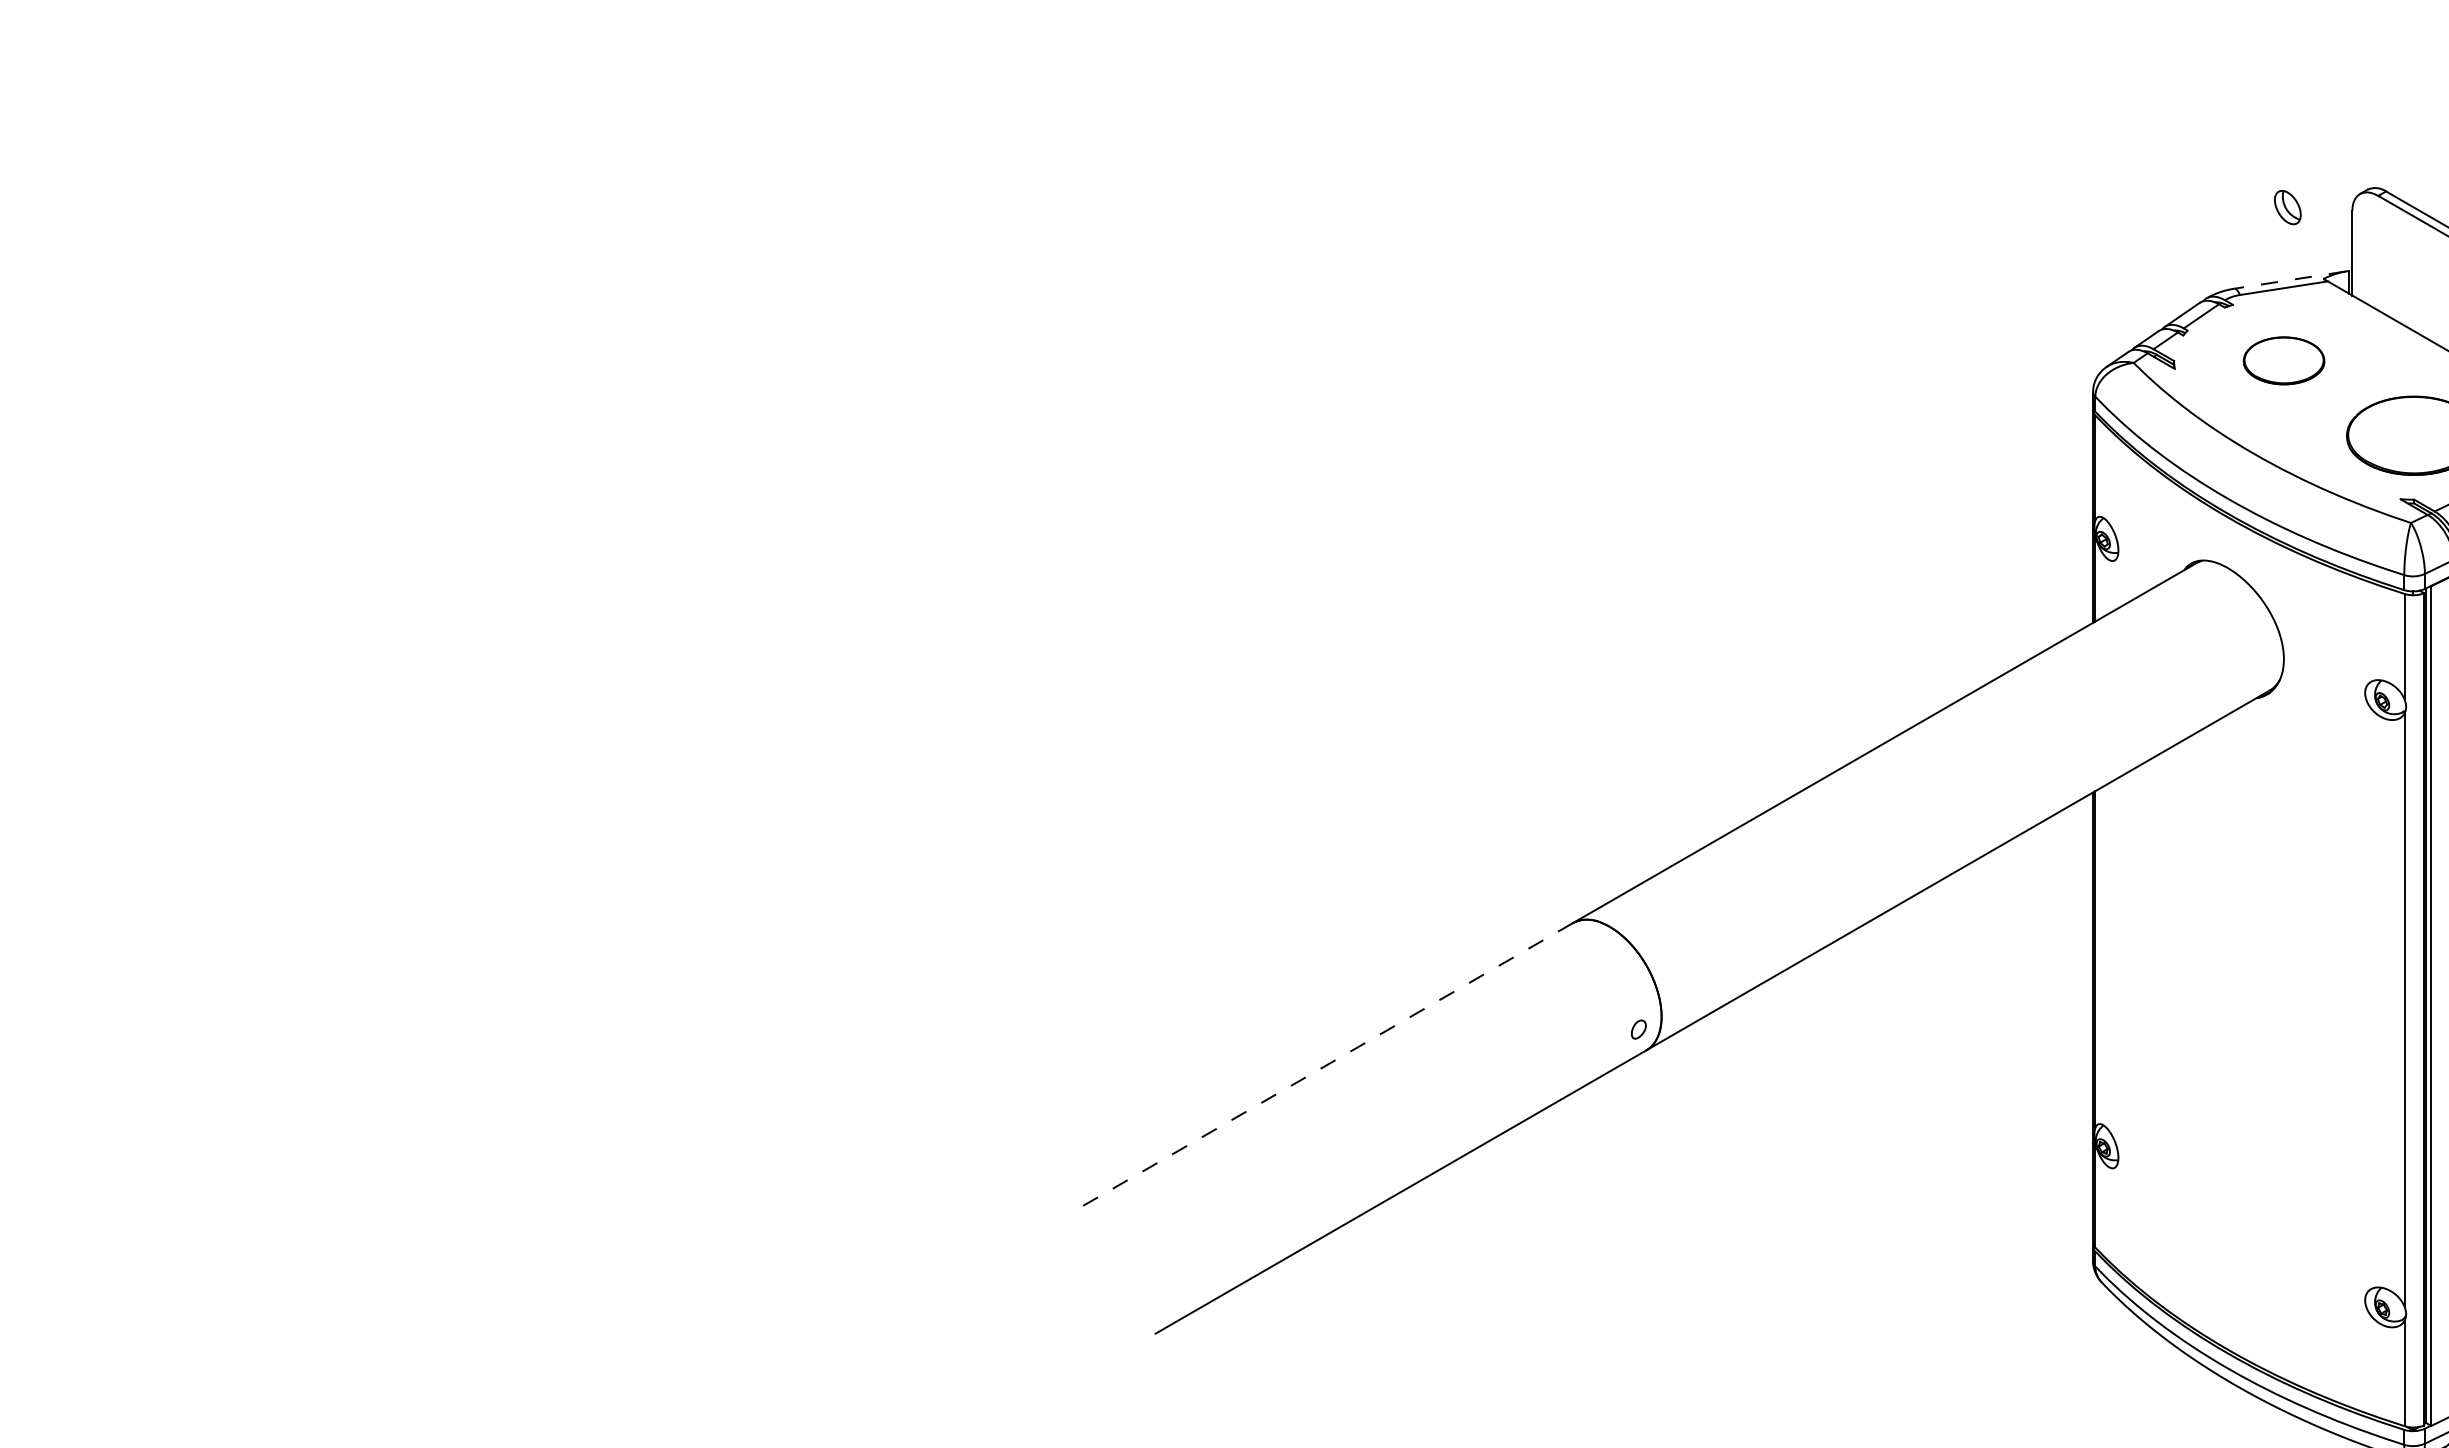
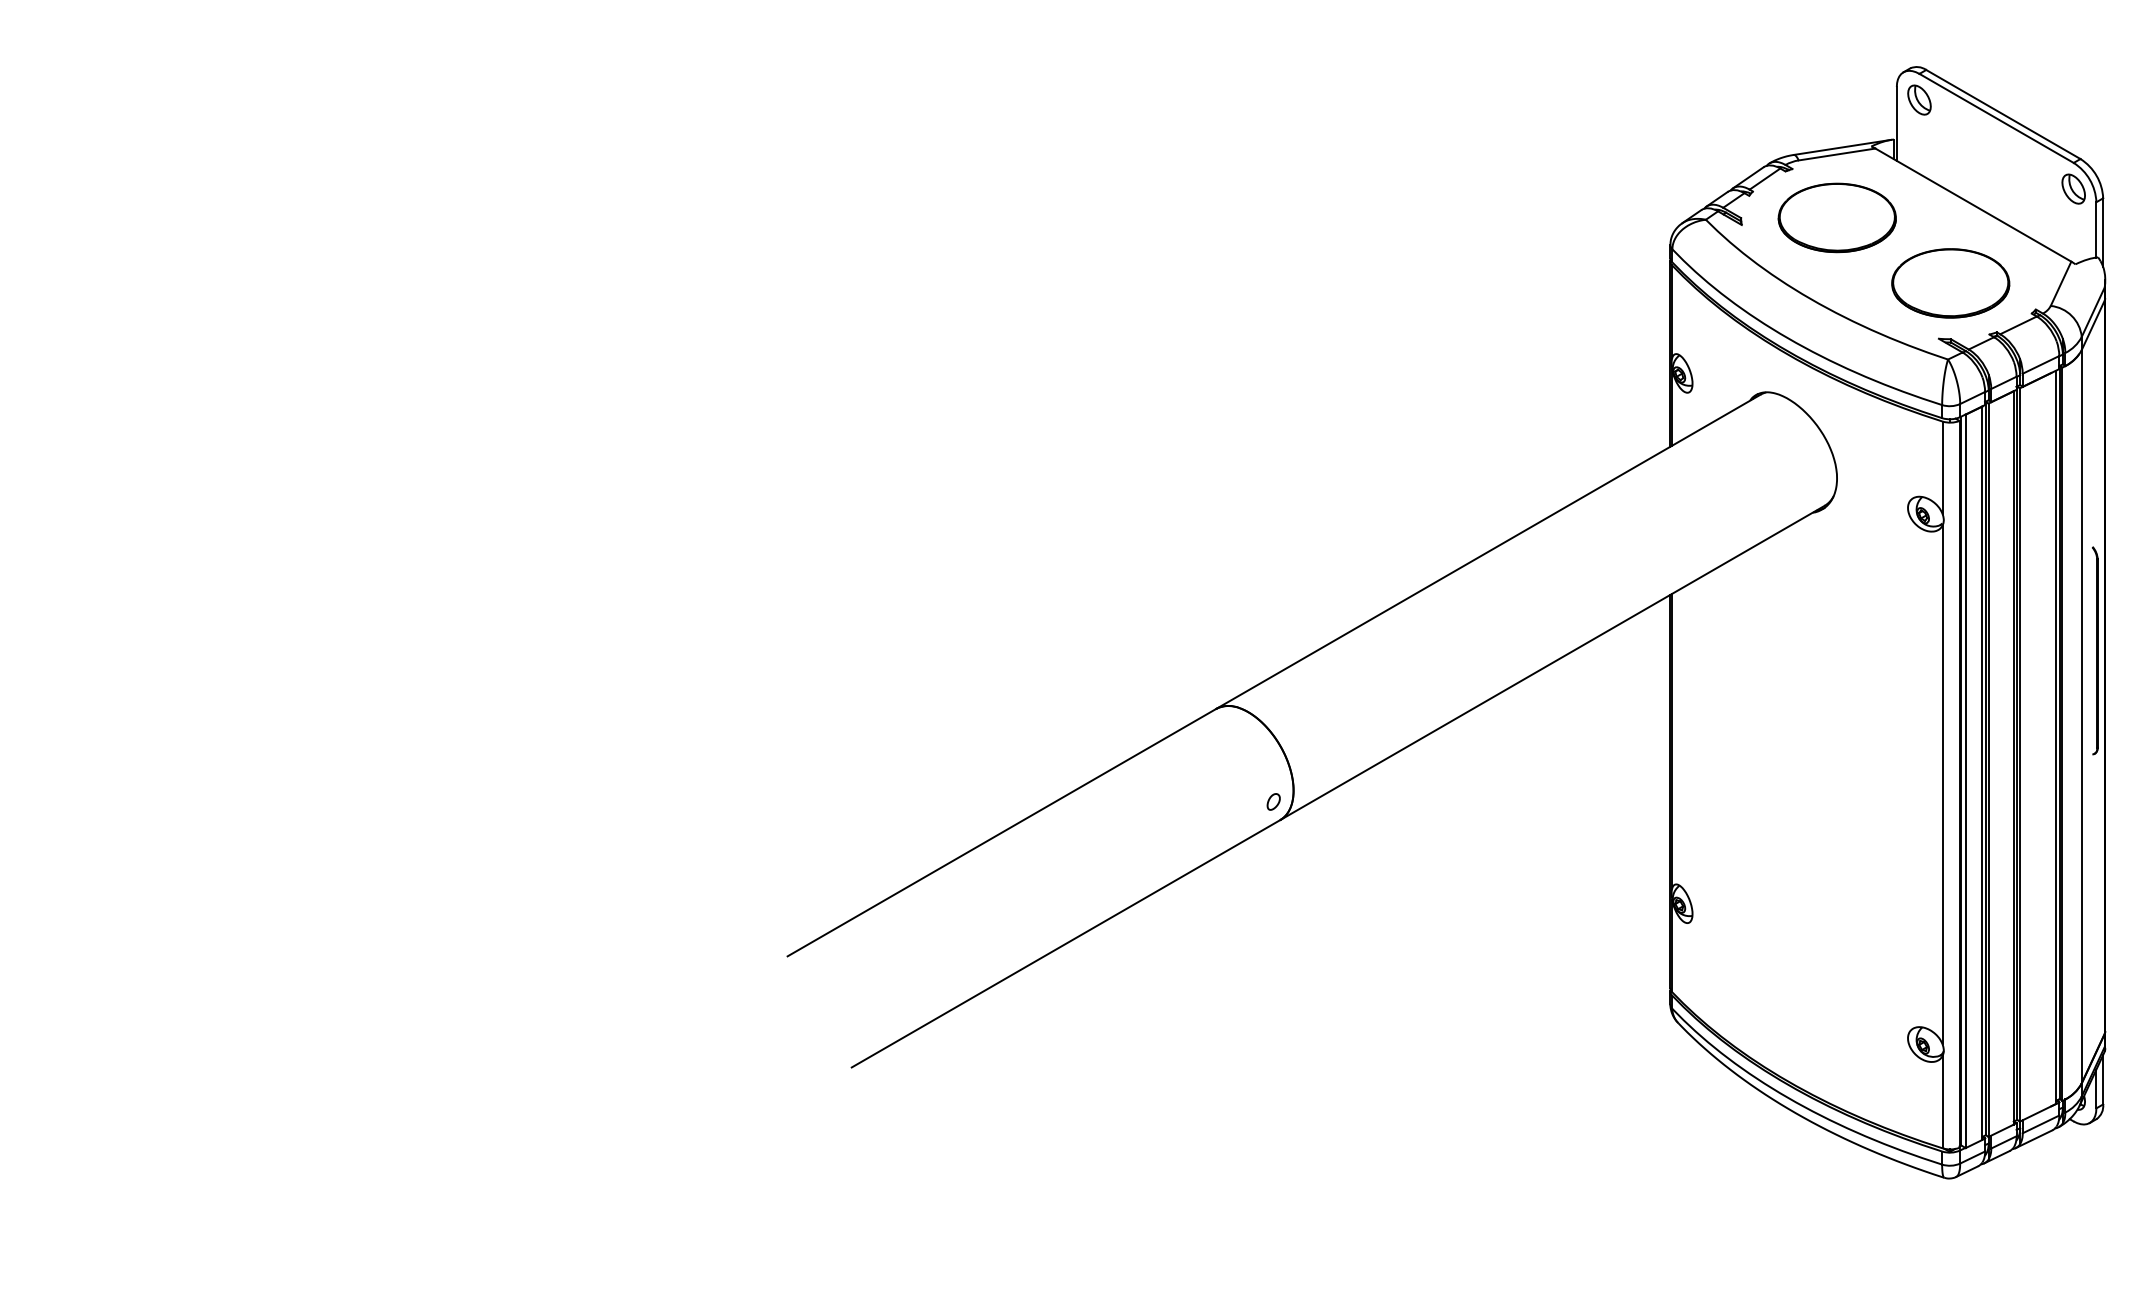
part: (2287, 206) -> (1919, 99), moved
line: (2289, 280) -> (1841, 147), dashed -> solid
part: (2283, 360) -> (1836, 217), size x1.67
line: (1327, 1064) -> (1001, 832), dashed -> solid

